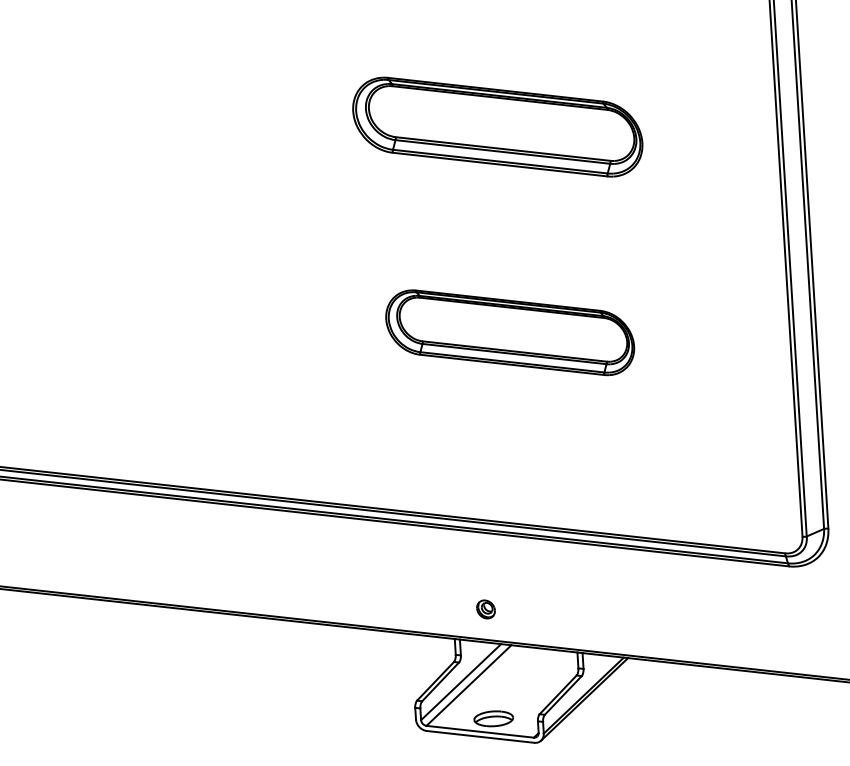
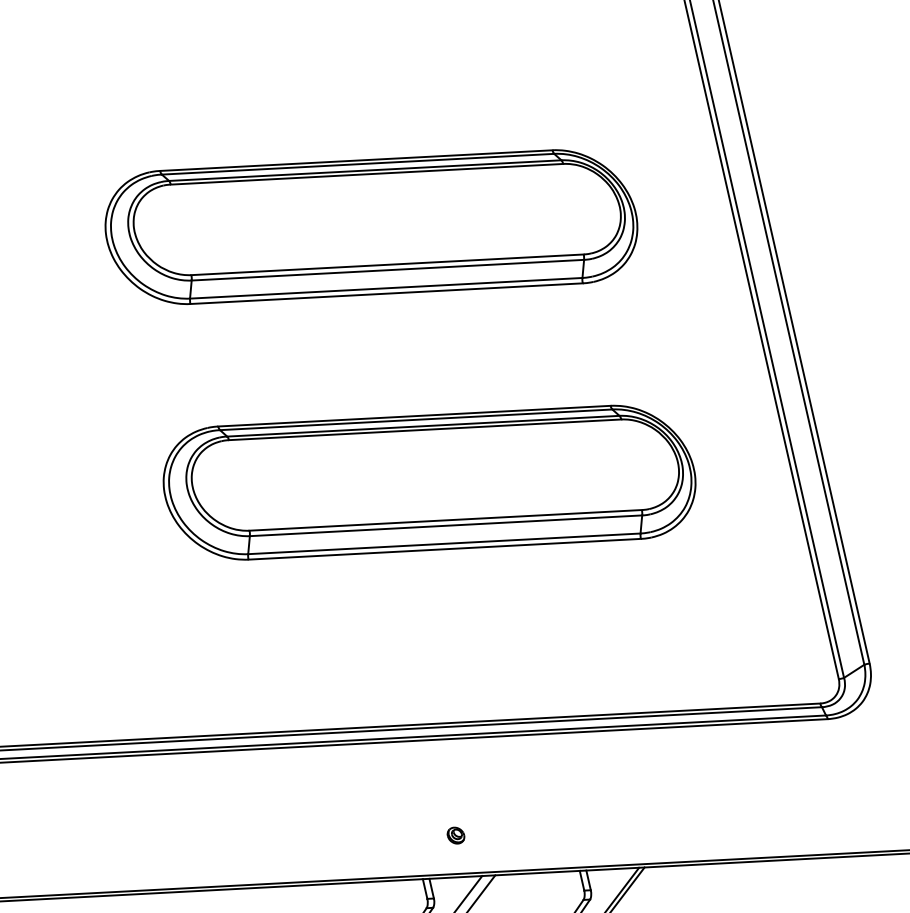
part: (497, 126) -> (371, 226), size x1.43
part: (509, 332) -> (428, 482), size x1.67
part: (485, 609) -> (455, 835), size x0.71

